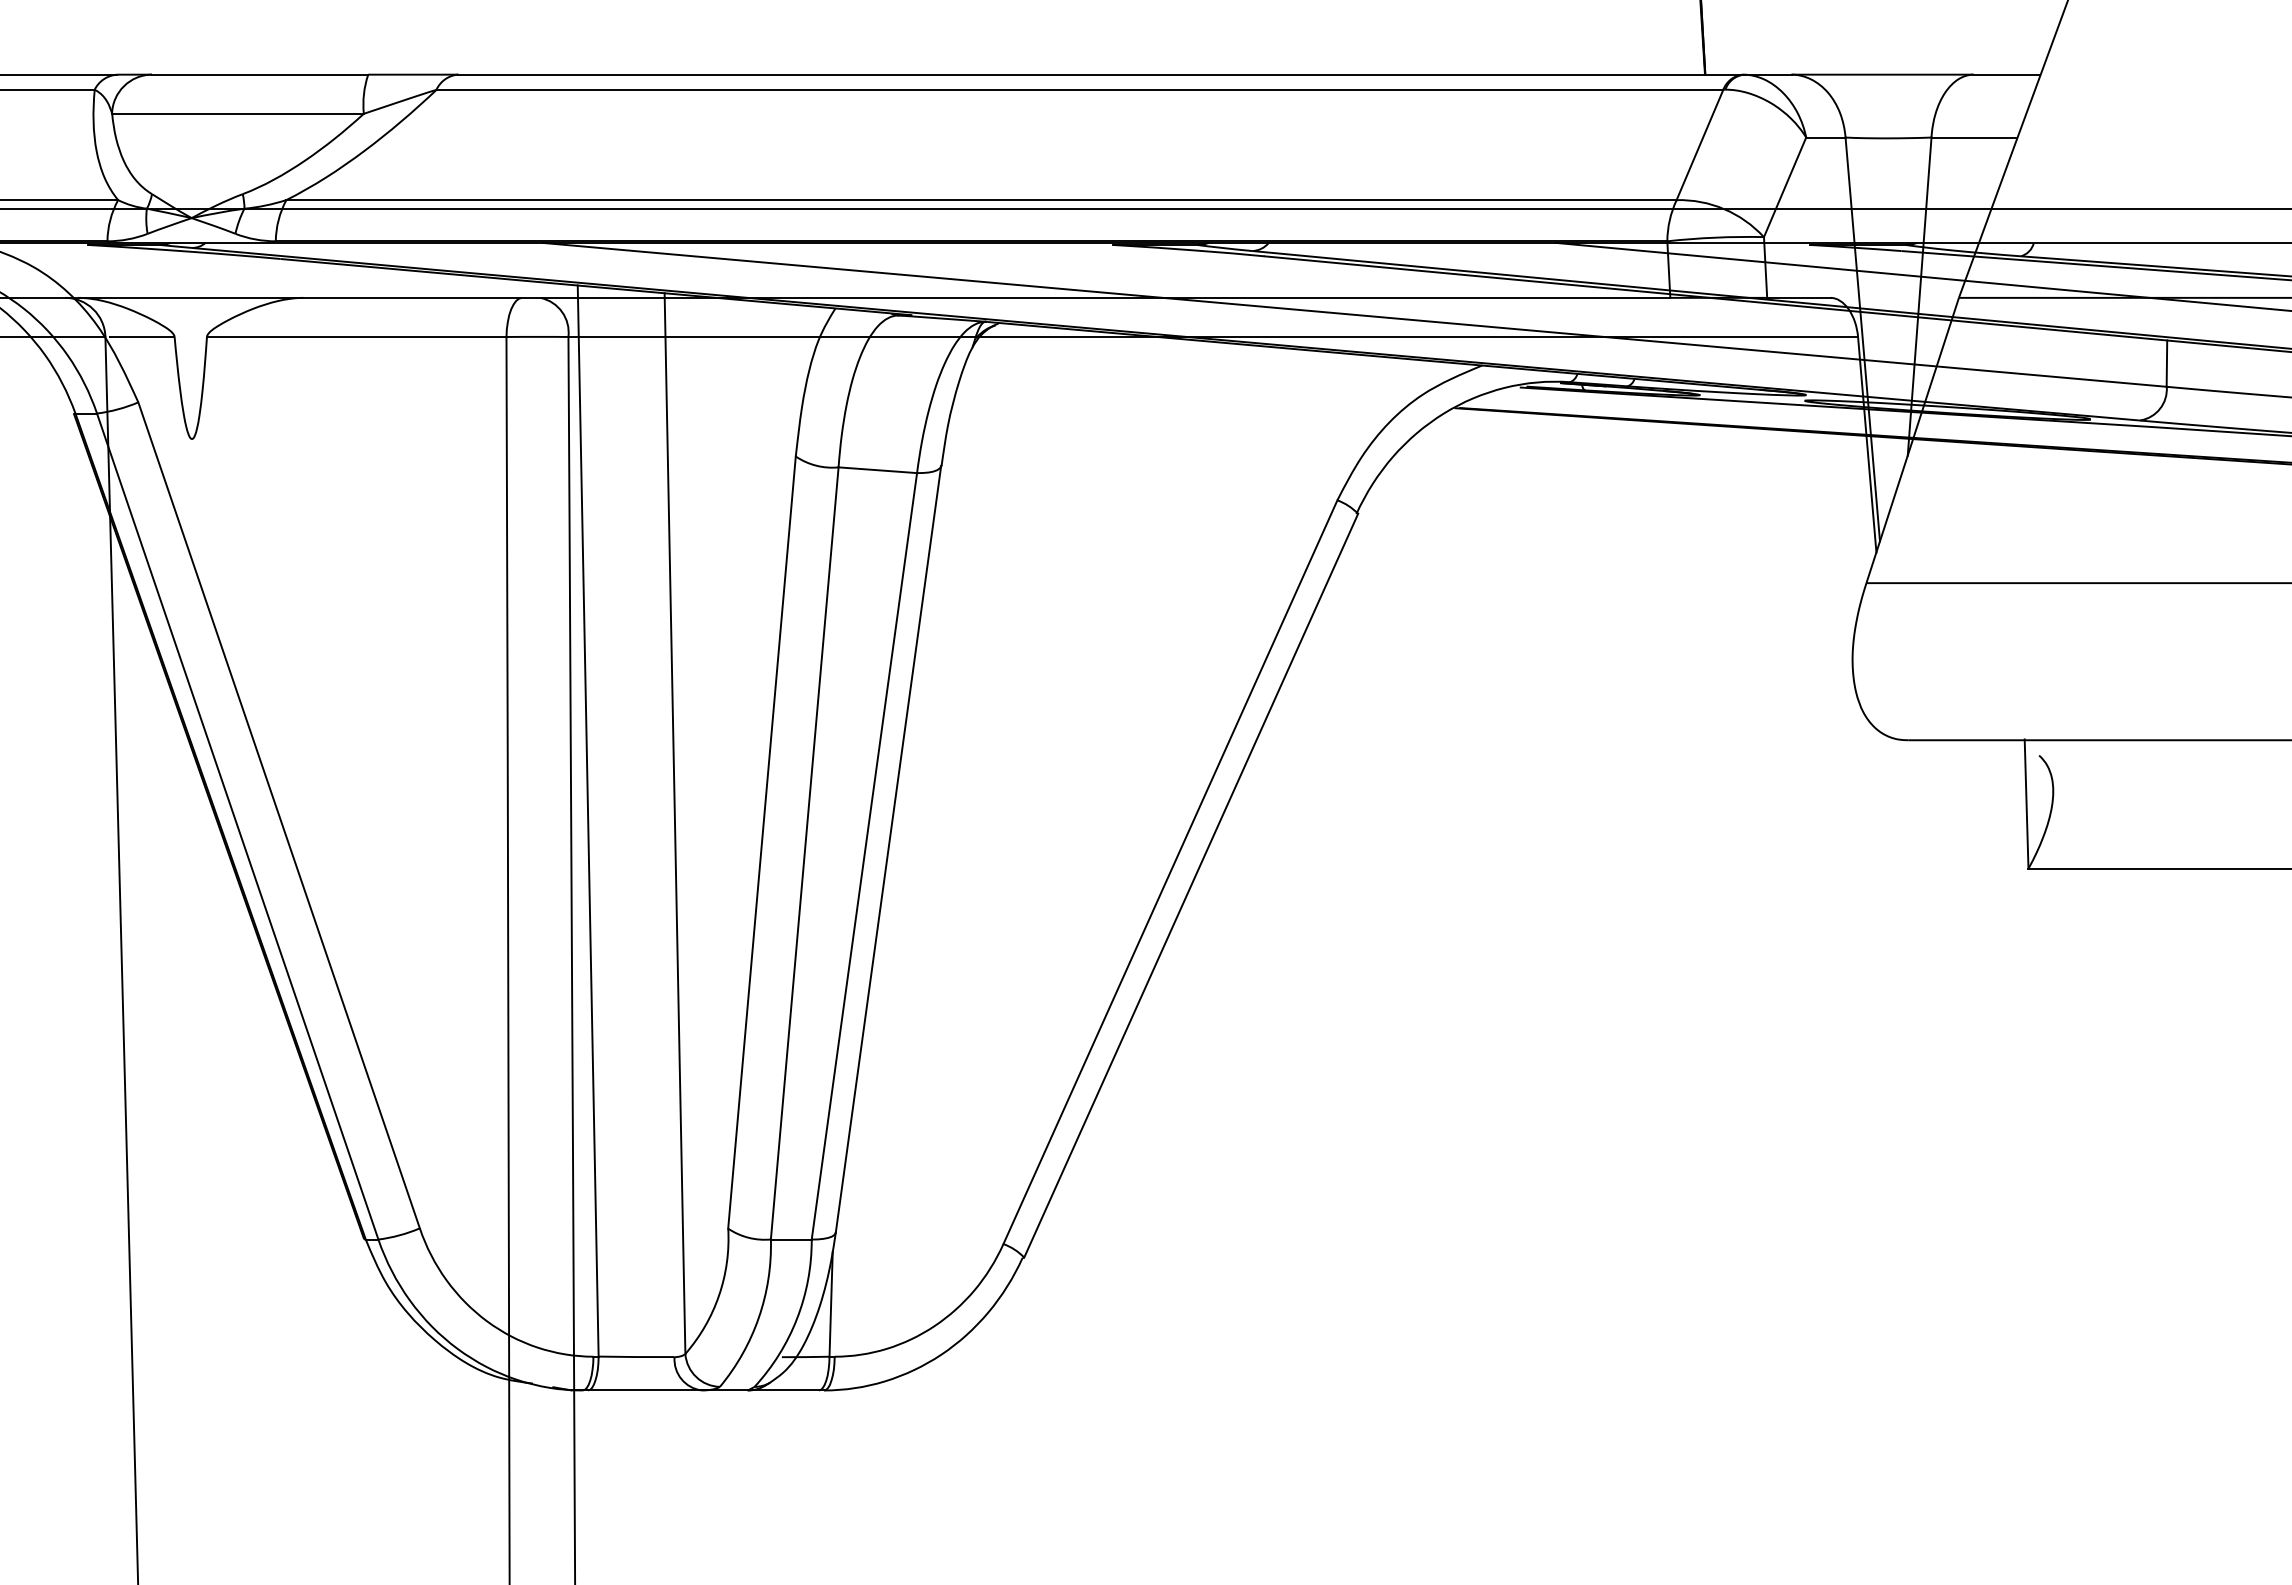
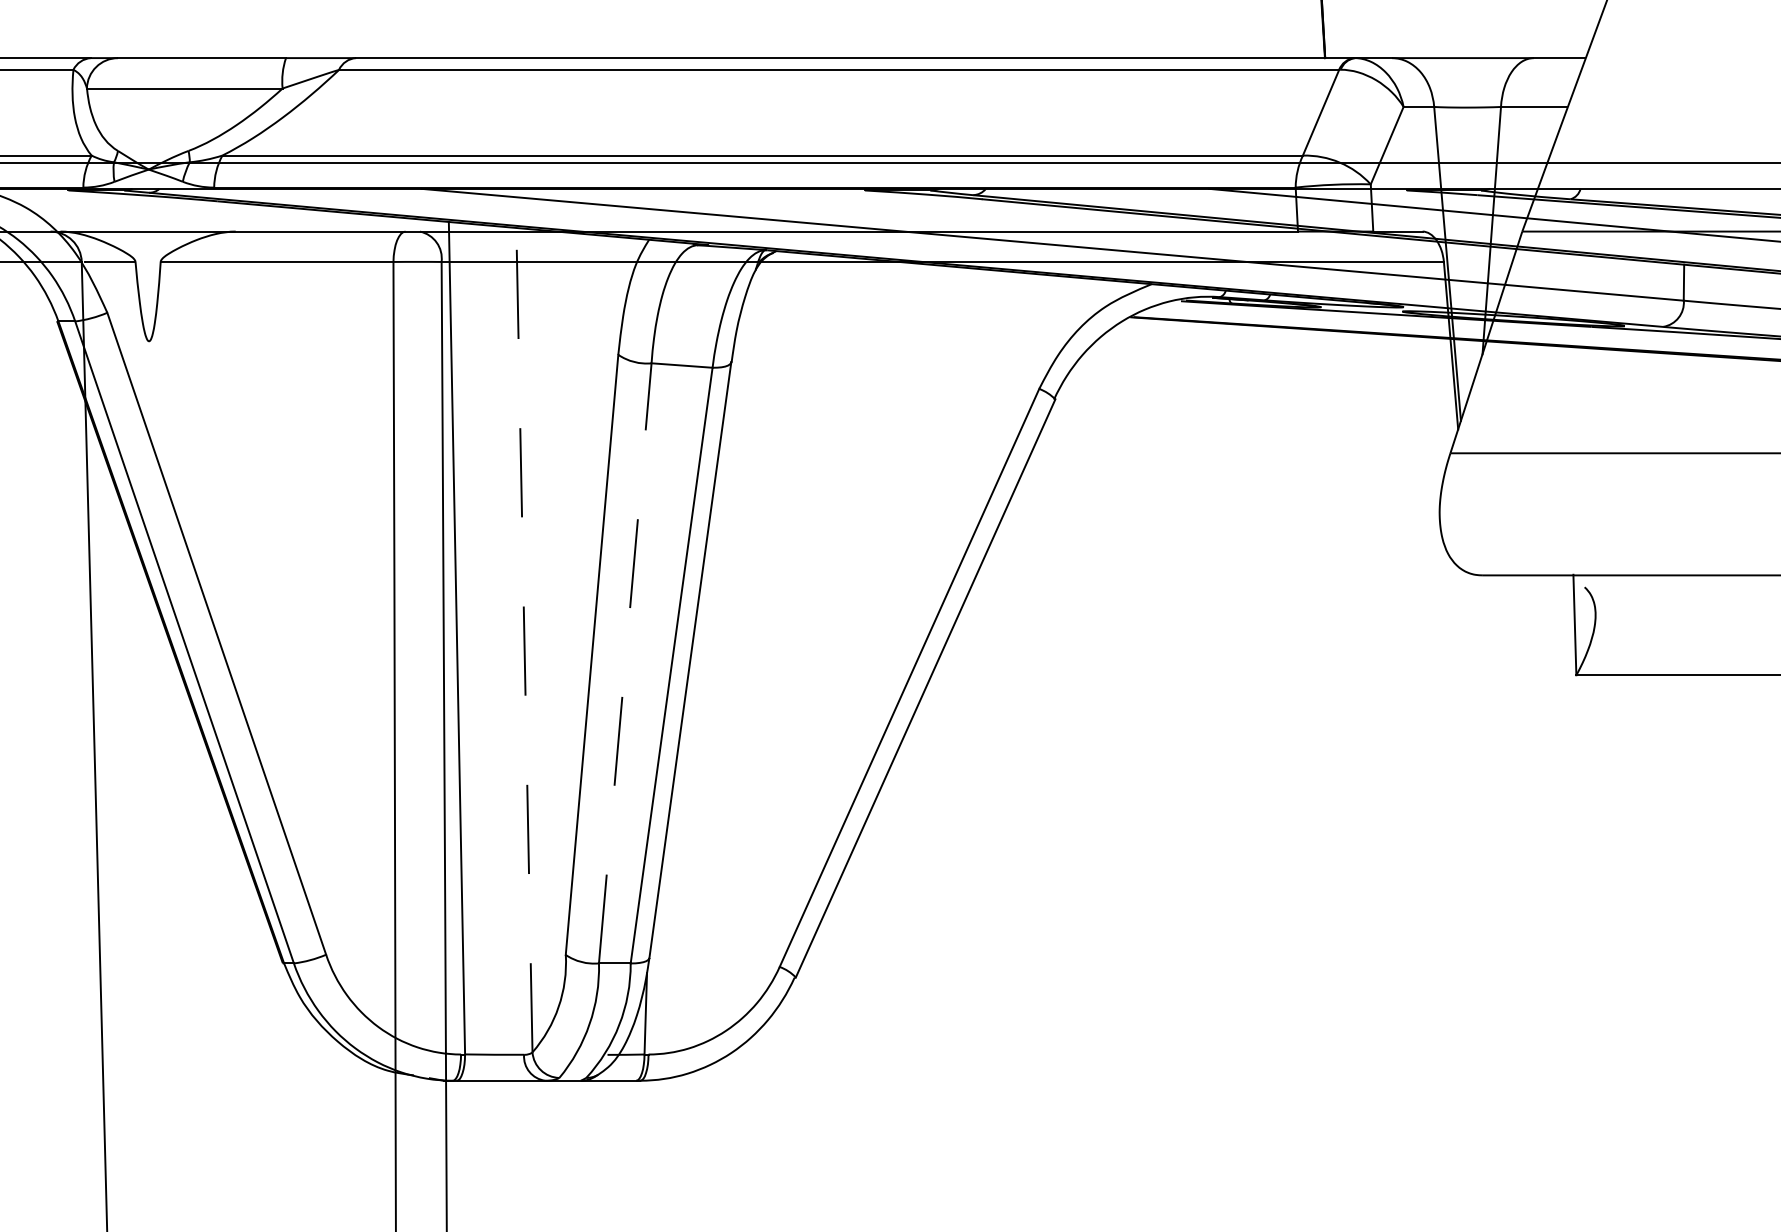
line: (675, 823) -> (524, 640), solid -> dashed
line: (804, 853) -> (625, 663), solid -> dashed

